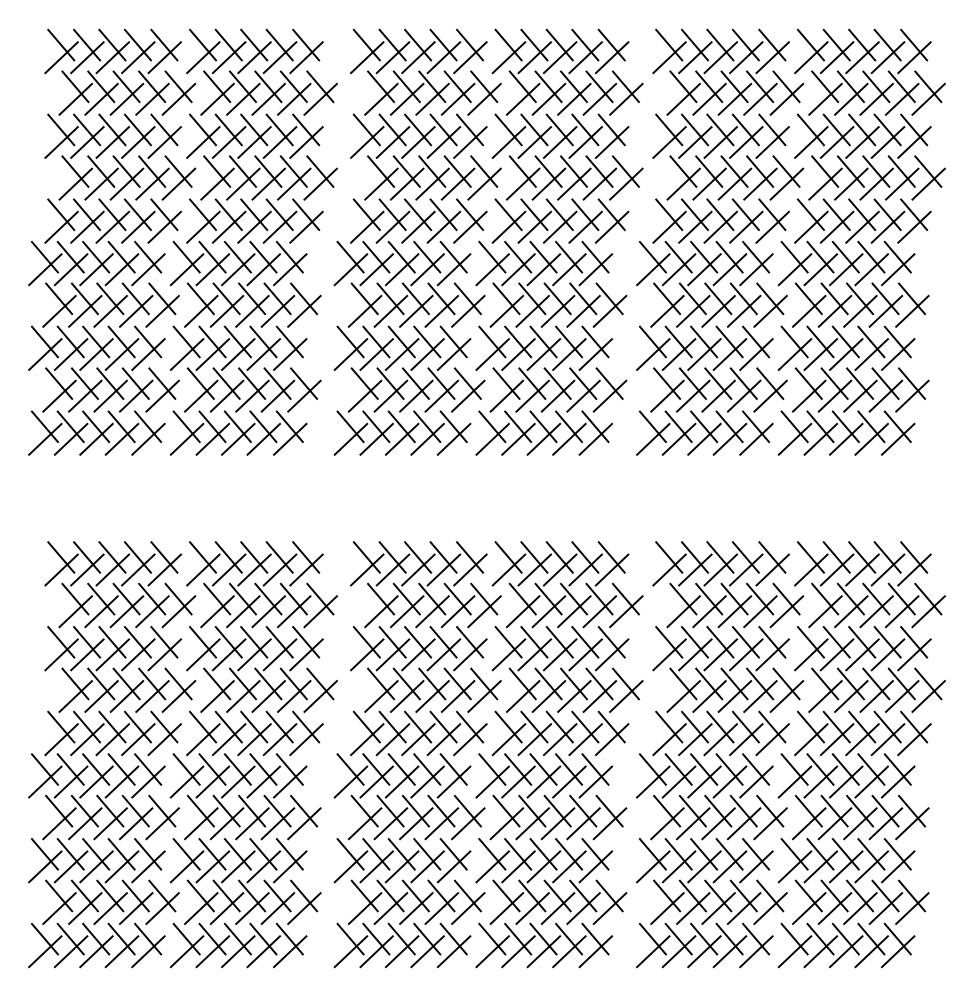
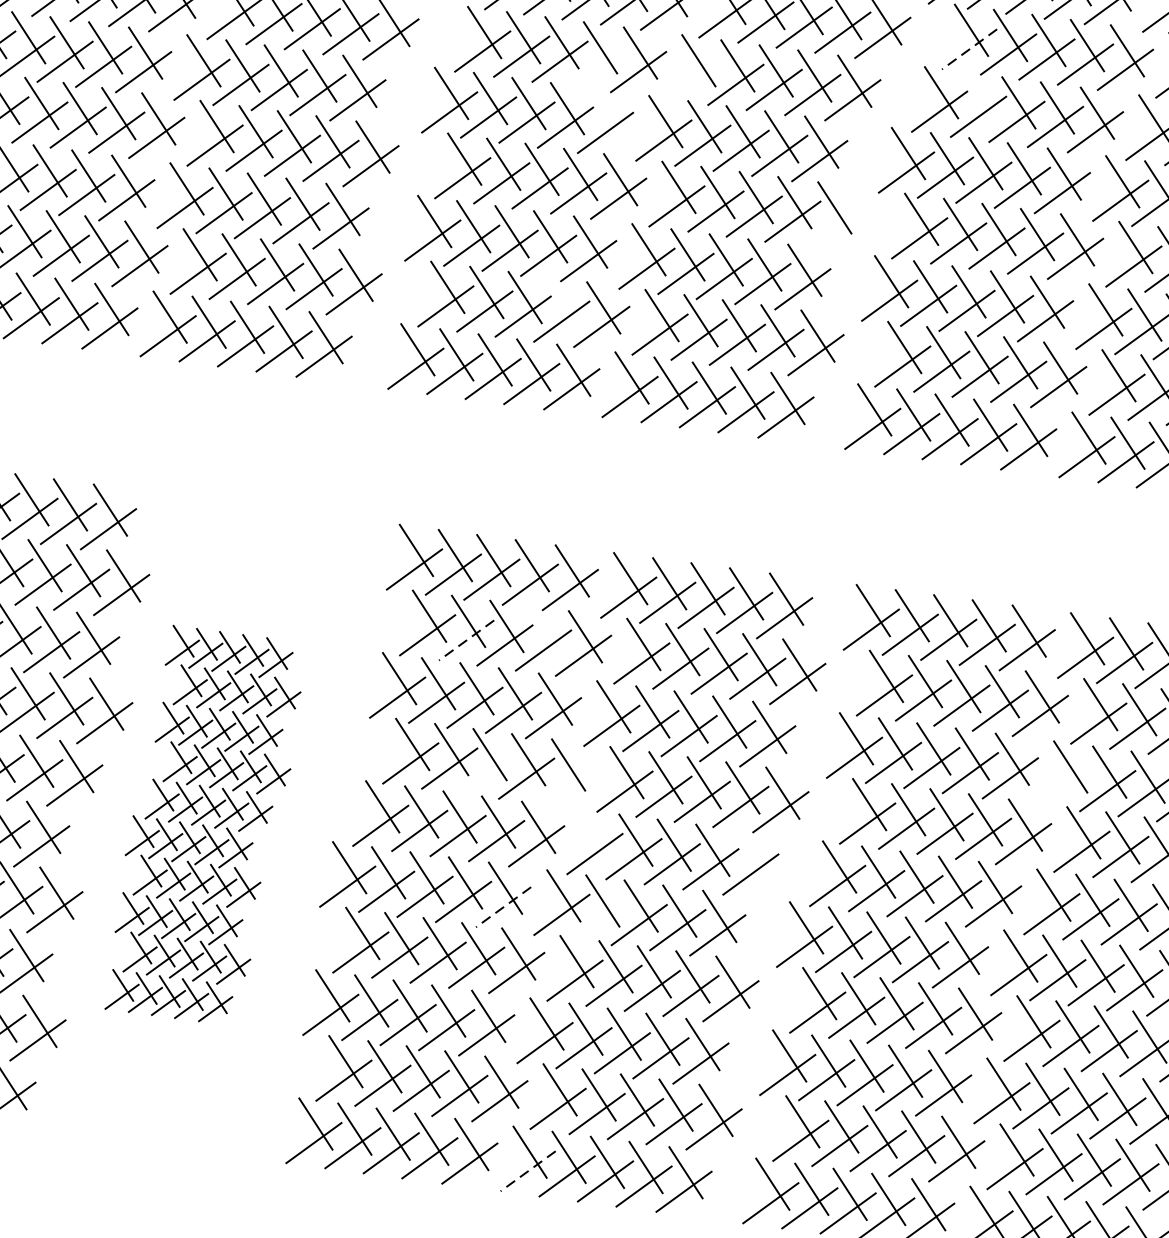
line: (683, 184) -> (969, 49), solid -> dashed
line: (694, 214) -> (979, 97), removed
line: (443, 226) -> (598, 65), removed
line: (508, 226) -> (696, 78), removed
line: (453, 256) -> (607, 112), removed
line: (609, 310) -> (832, 225), removed
line: (441, 383) -> (563, 302), removed
line: (457, 598) -> (545, 630), removed
line: (406, 612) -> (465, 641), solid -> dashed
line: (811, 654) -> (1069, 785), removed
line: (432, 696) -> (487, 773), removed
line: (484, 696) -> (566, 783), removed
line: (508, 726) -> (596, 834), removed
line: (611, 726) -> (752, 854), removed
part: (253, 754) -> (205, 825), size x0.6
line: (518, 781) -> (601, 919), removed
line: (453, 782) -> (502, 907), solid -> dashed
line: (492, 952) -> (527, 1172), solid -> dashed

